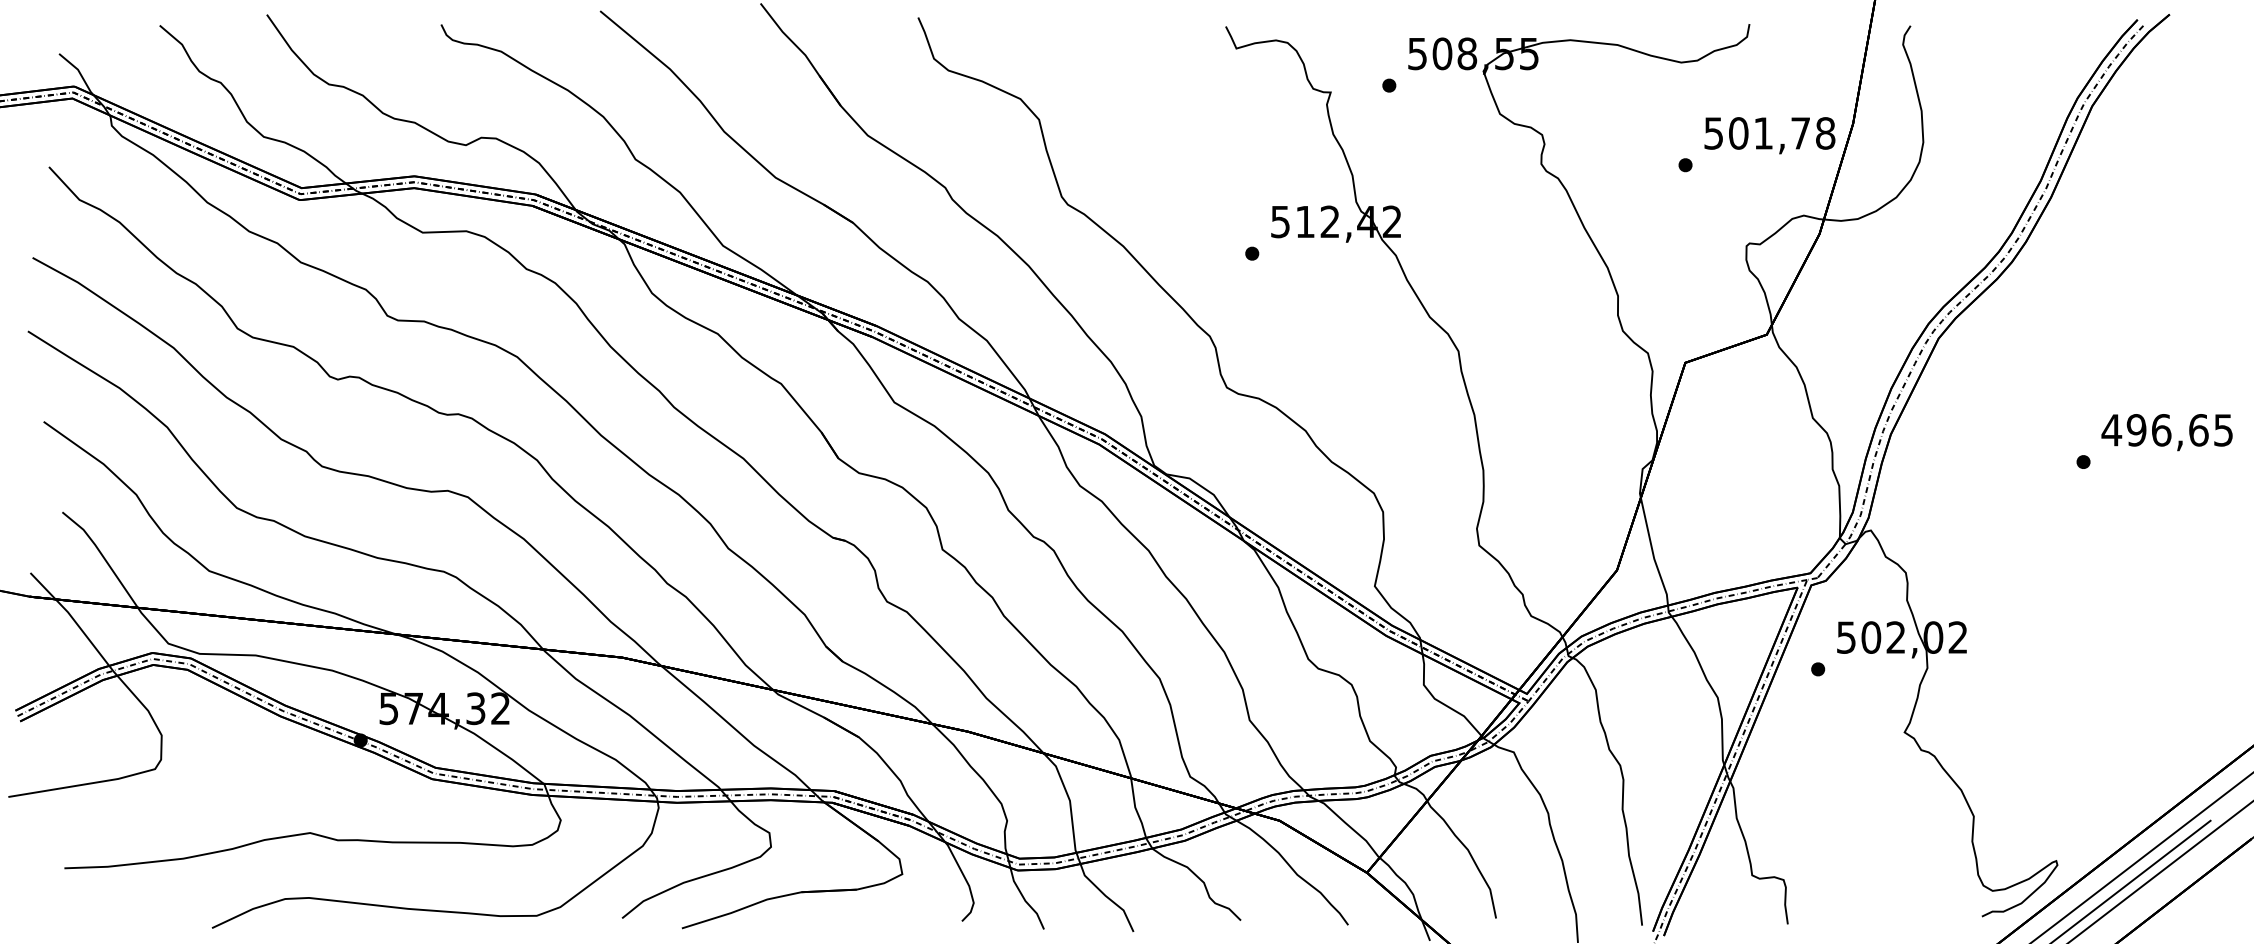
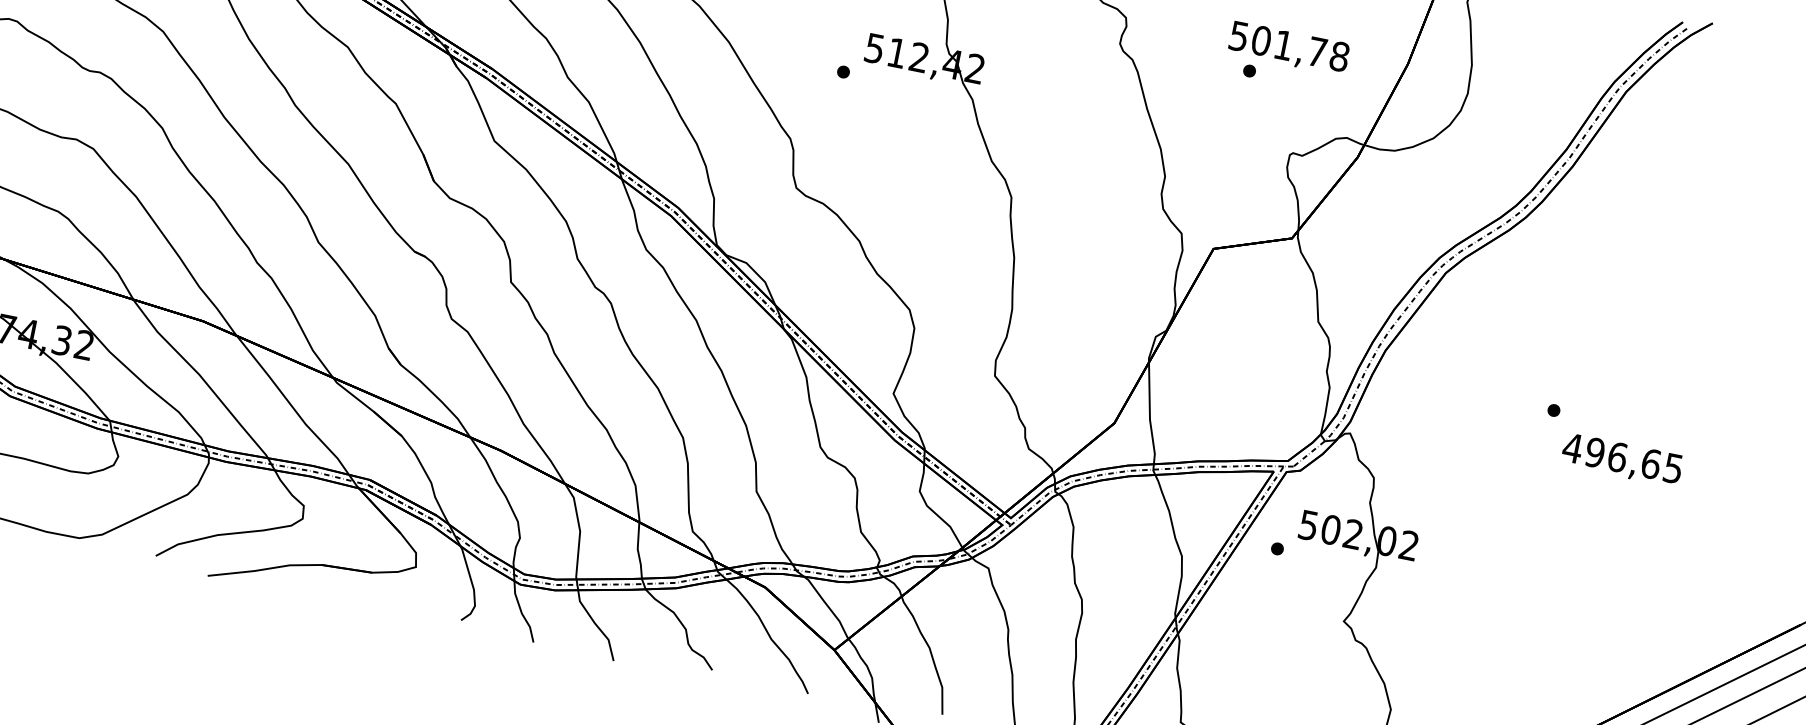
text: (1769, 135) -> (1288, 48), moved
text: (2166, 432) -> (1621, 460), moved

